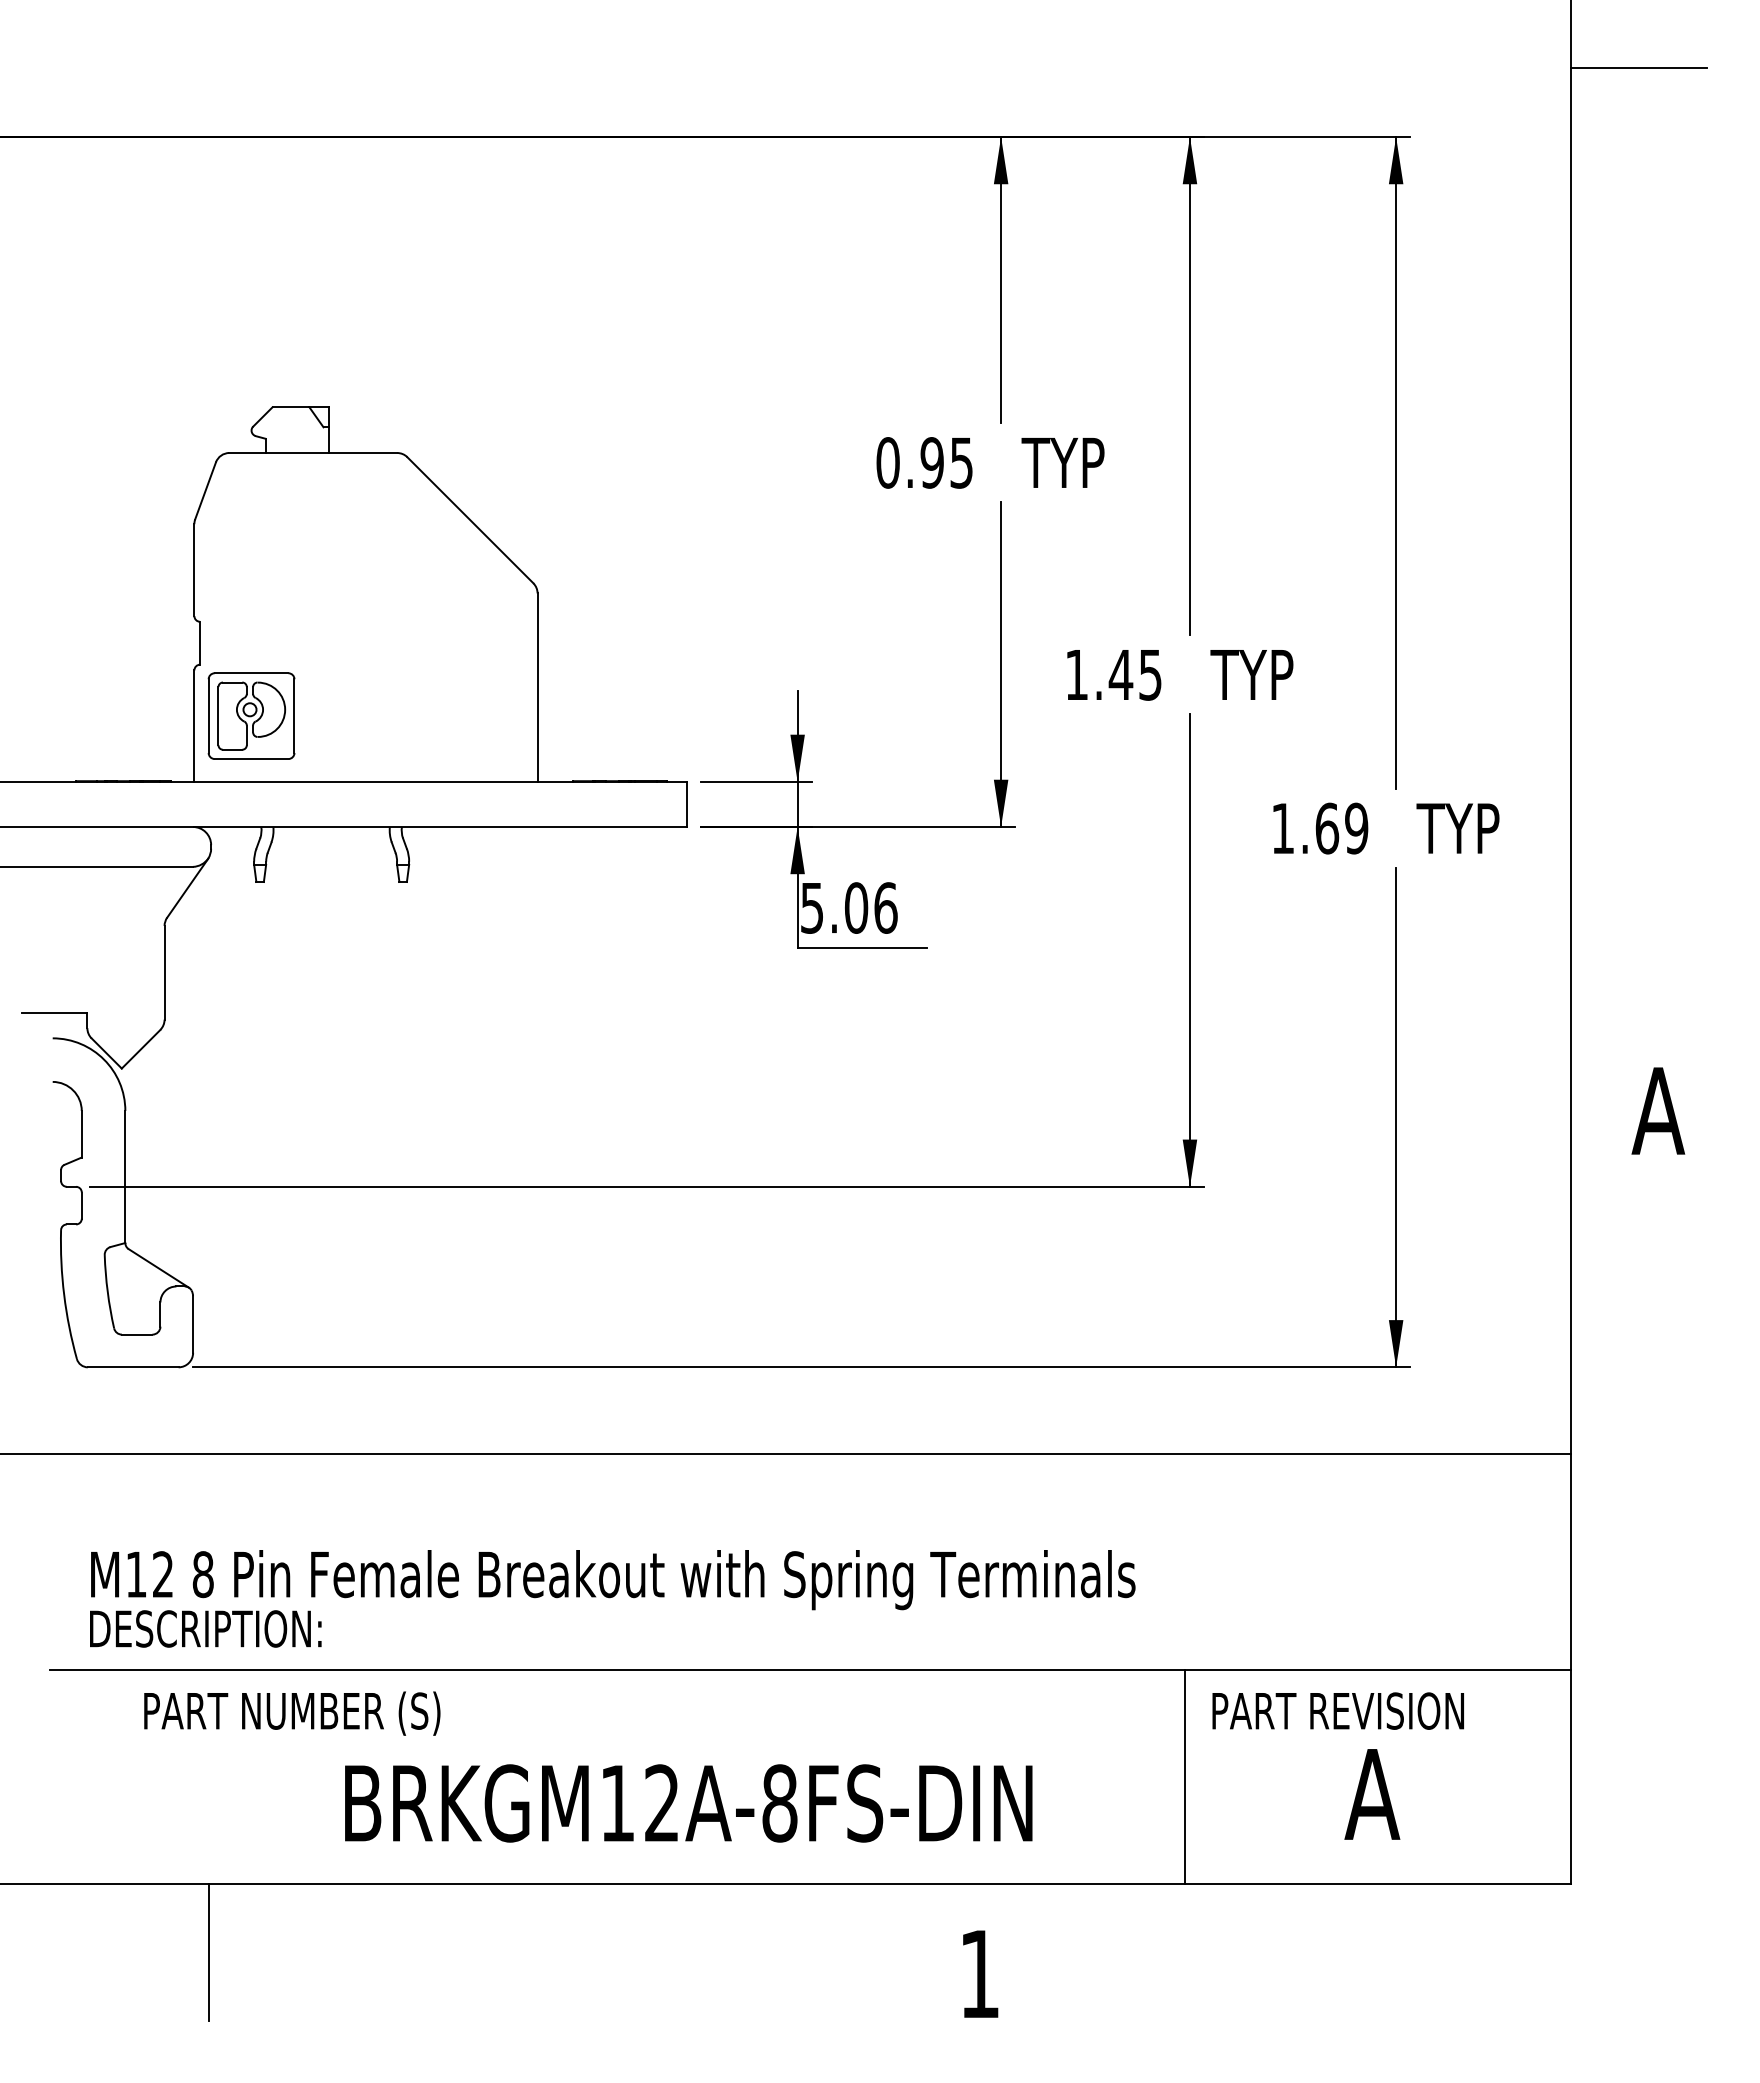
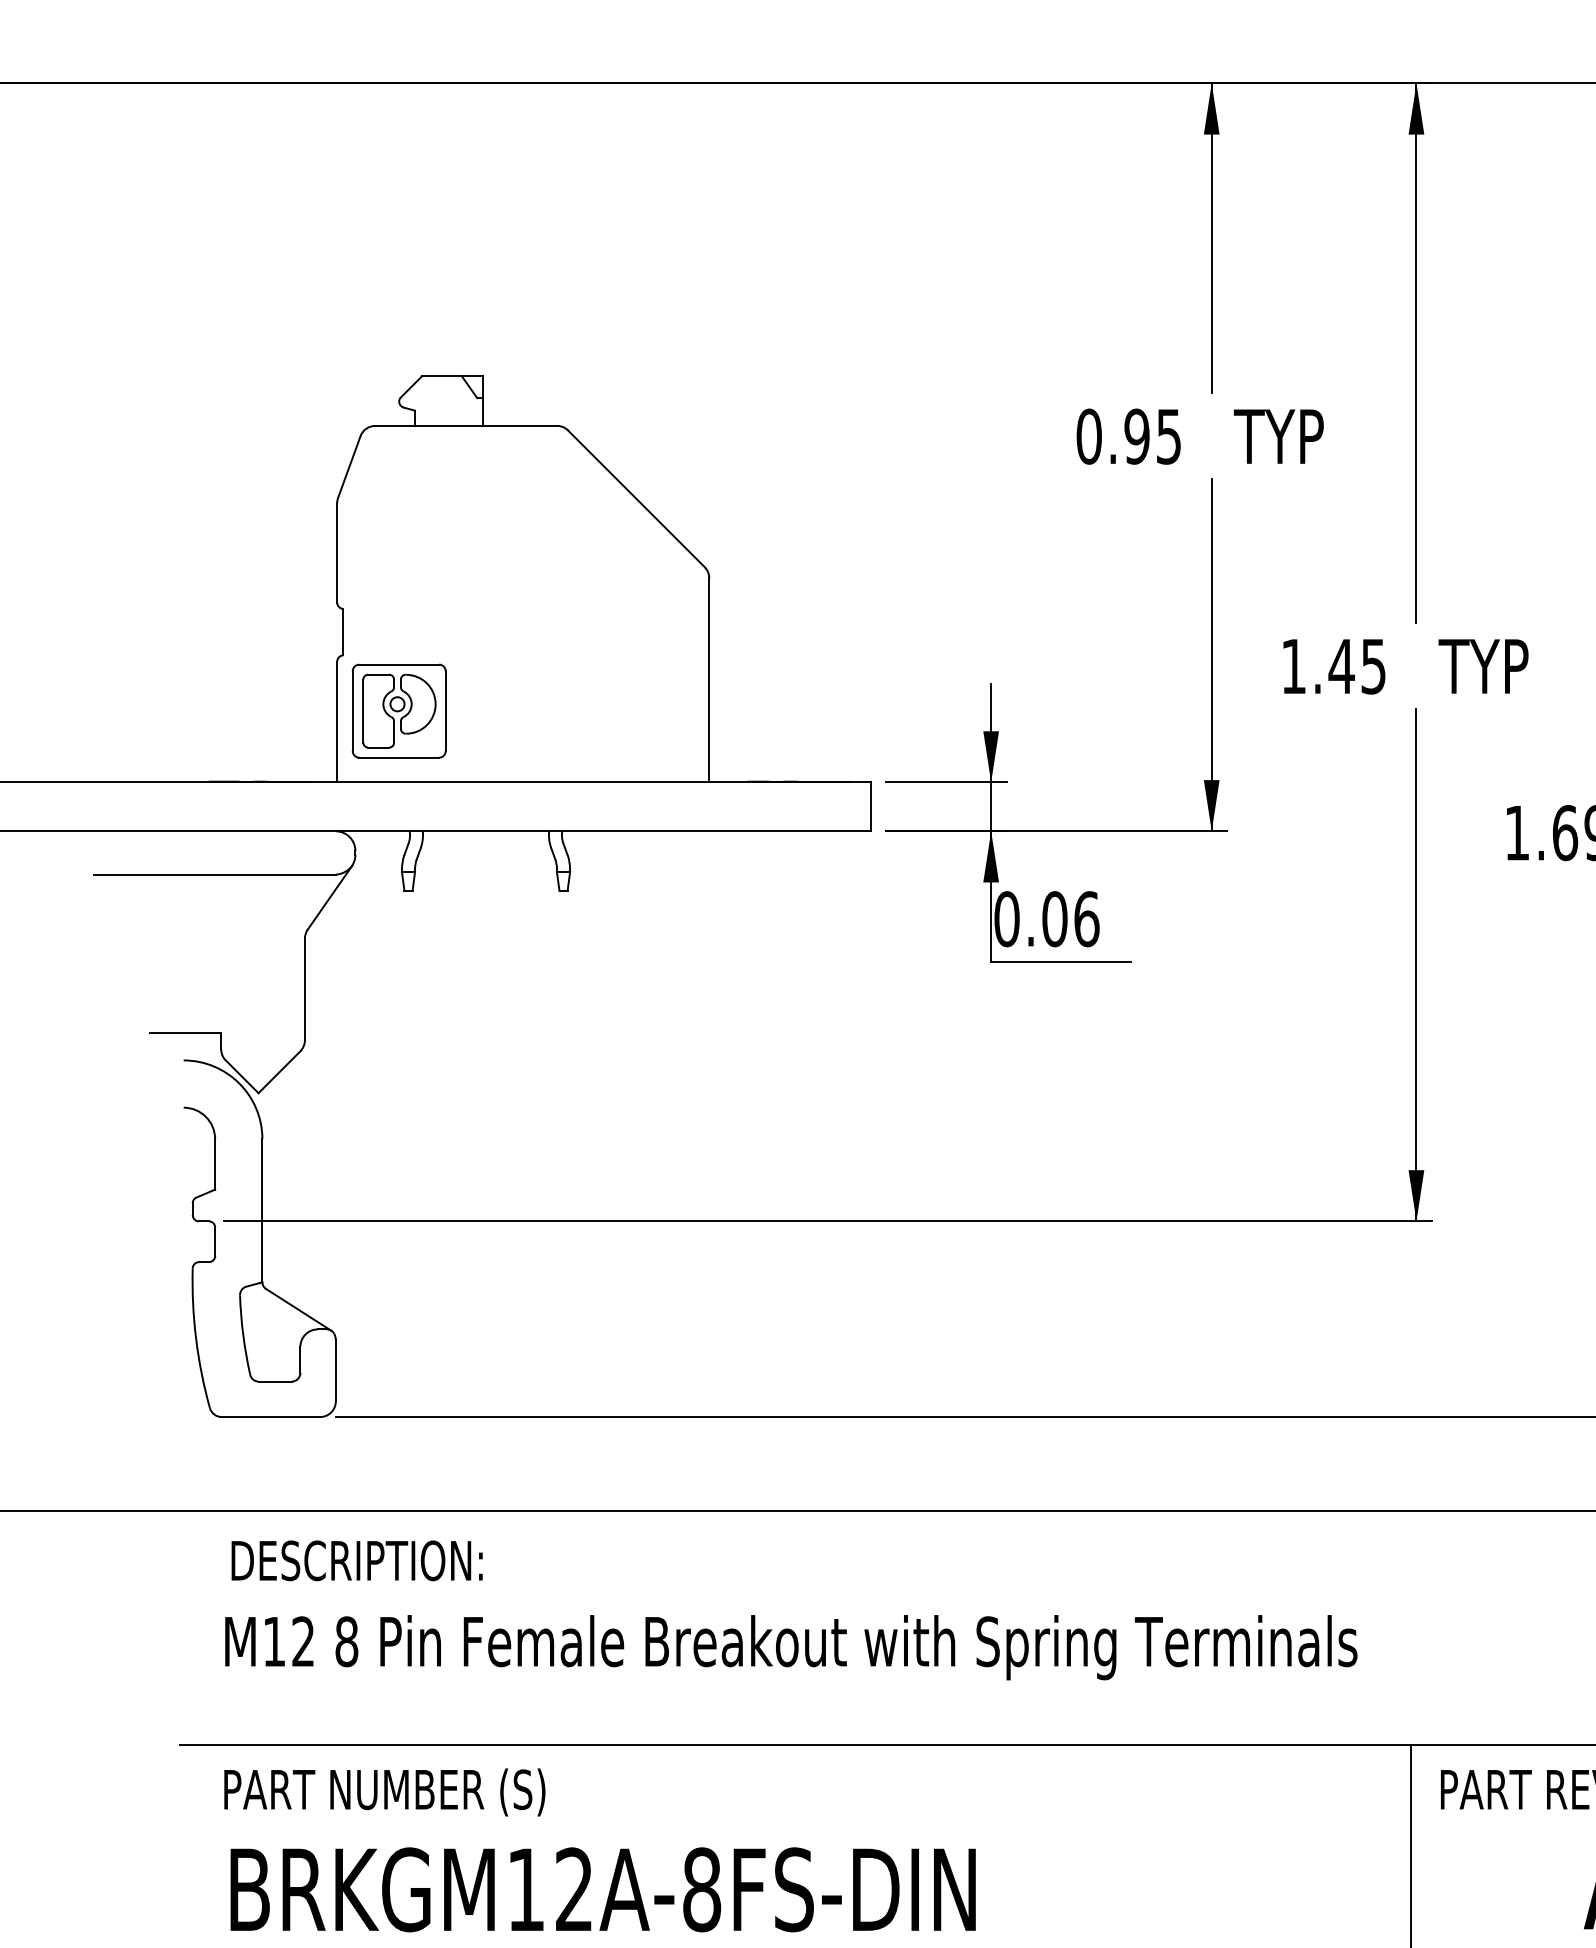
text: (811, 907) -> (1006, 918), 5.06 -> 0.06
text: (205, 1628) -> (356, 1560), moved
text: (292, 1713) -> (385, 1792), moved
text: (688, 1803) -> (602, 1889), moved

